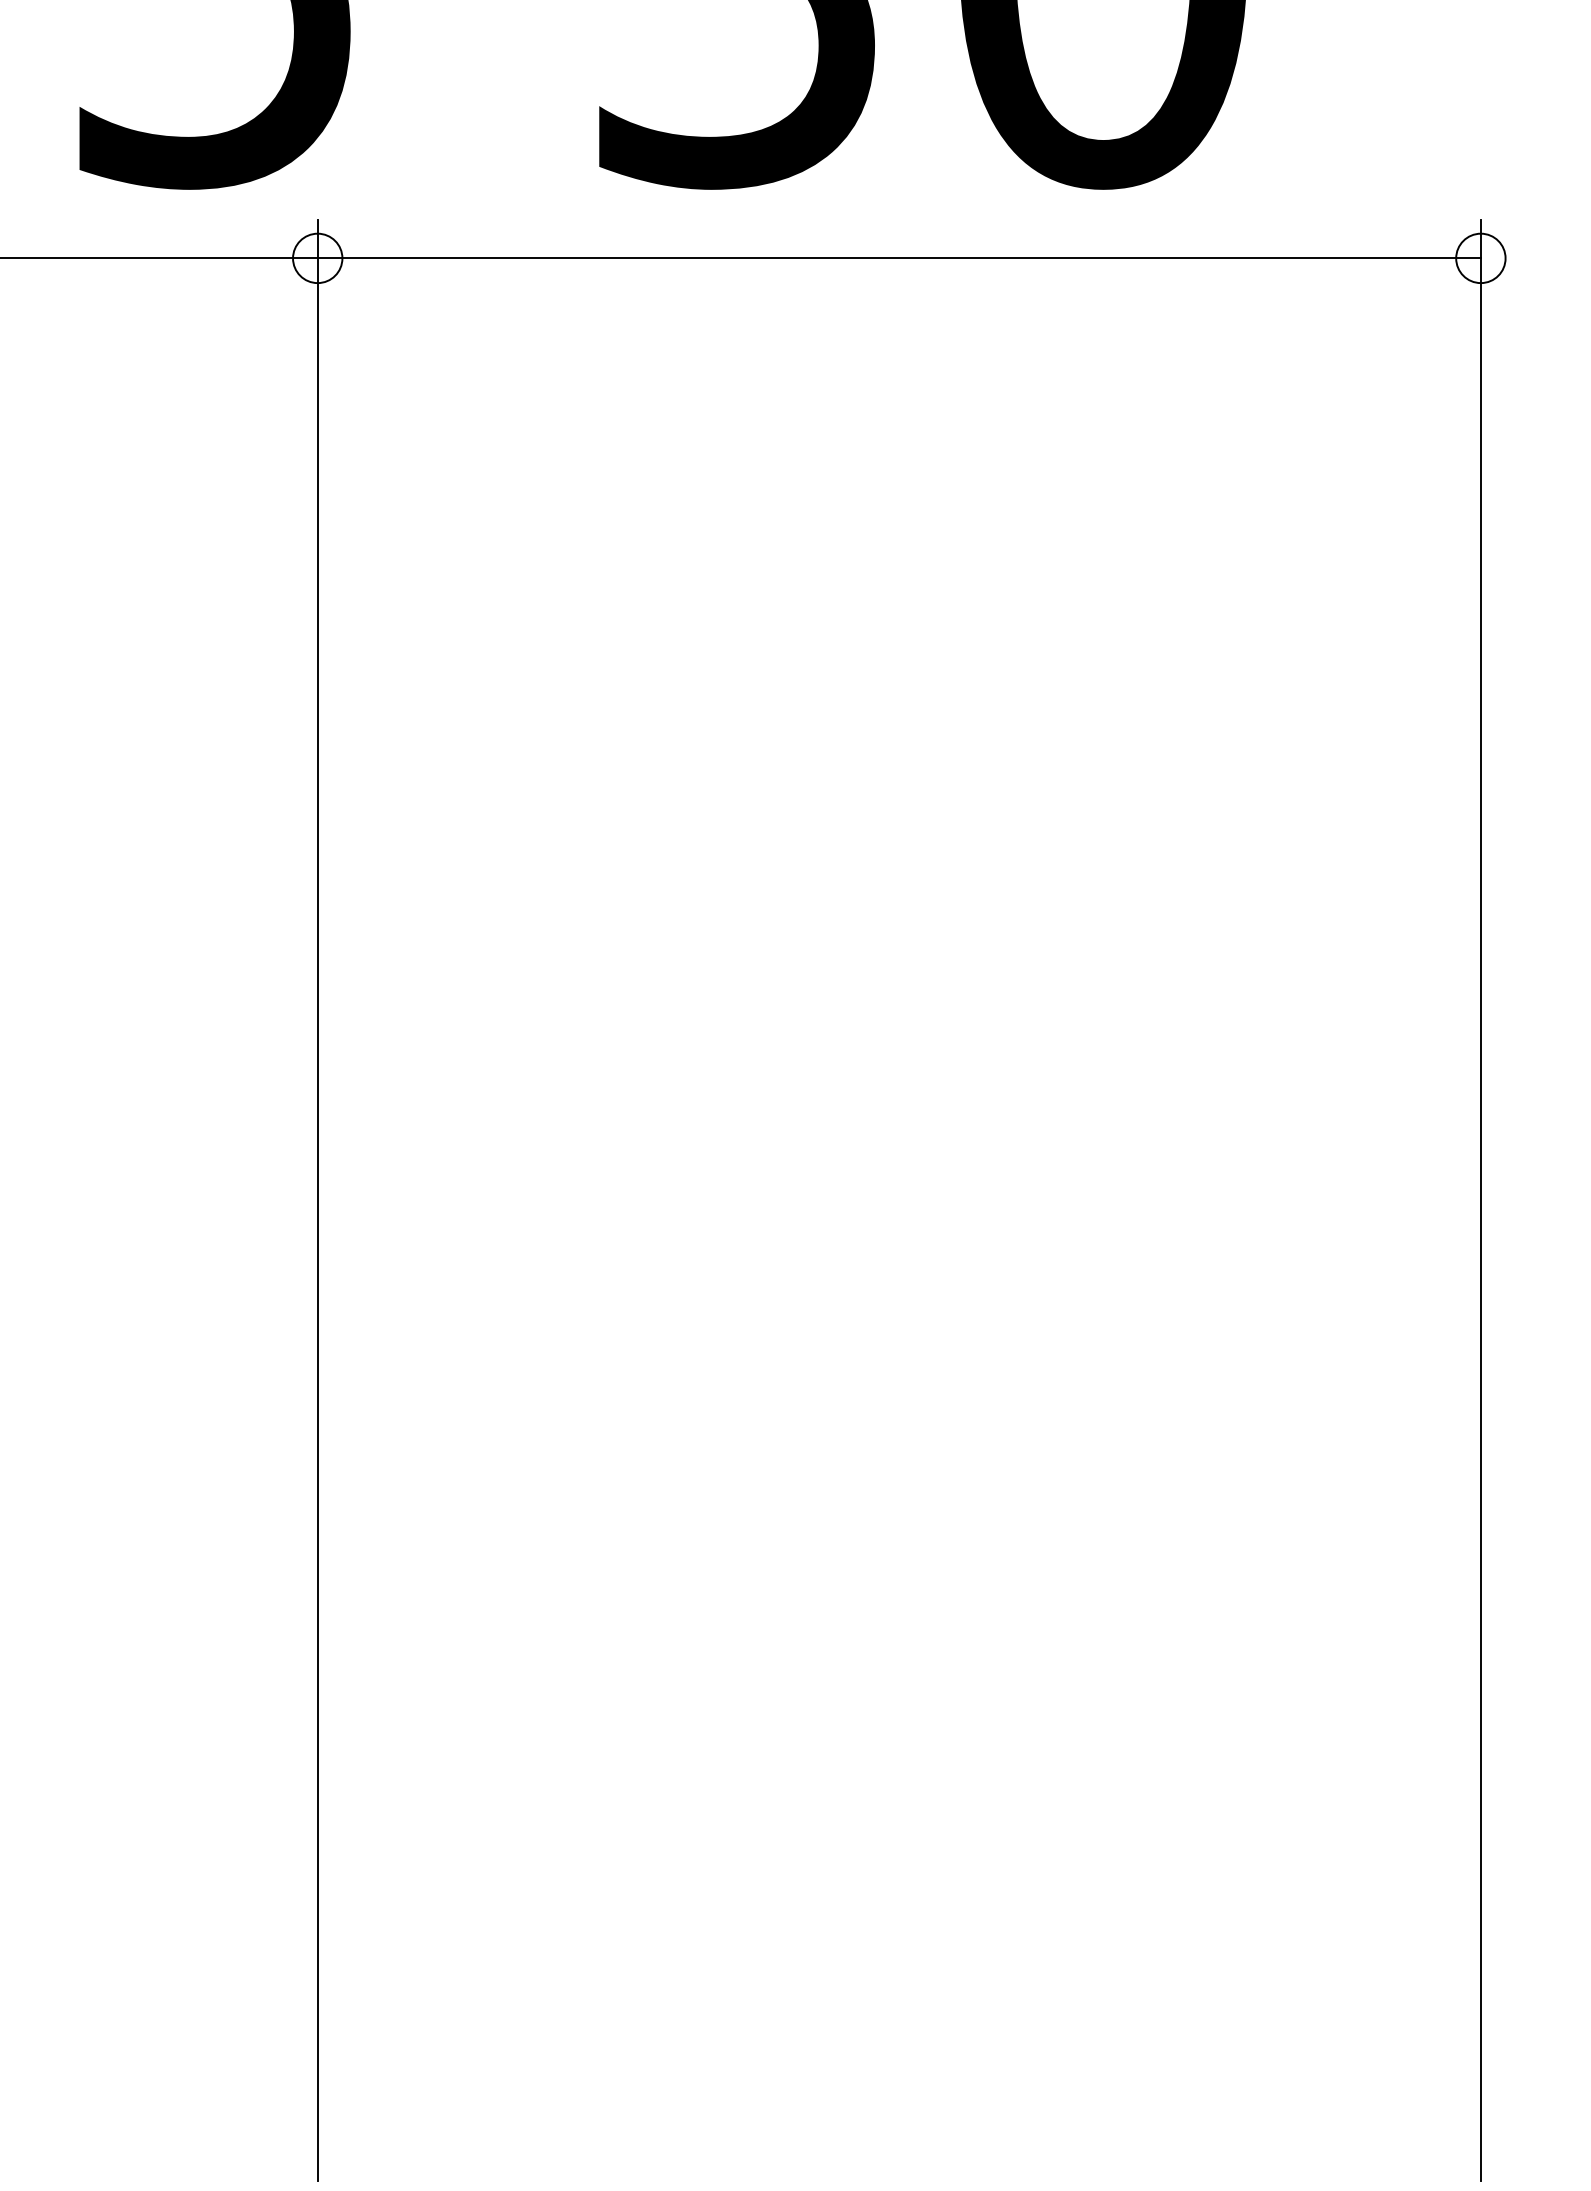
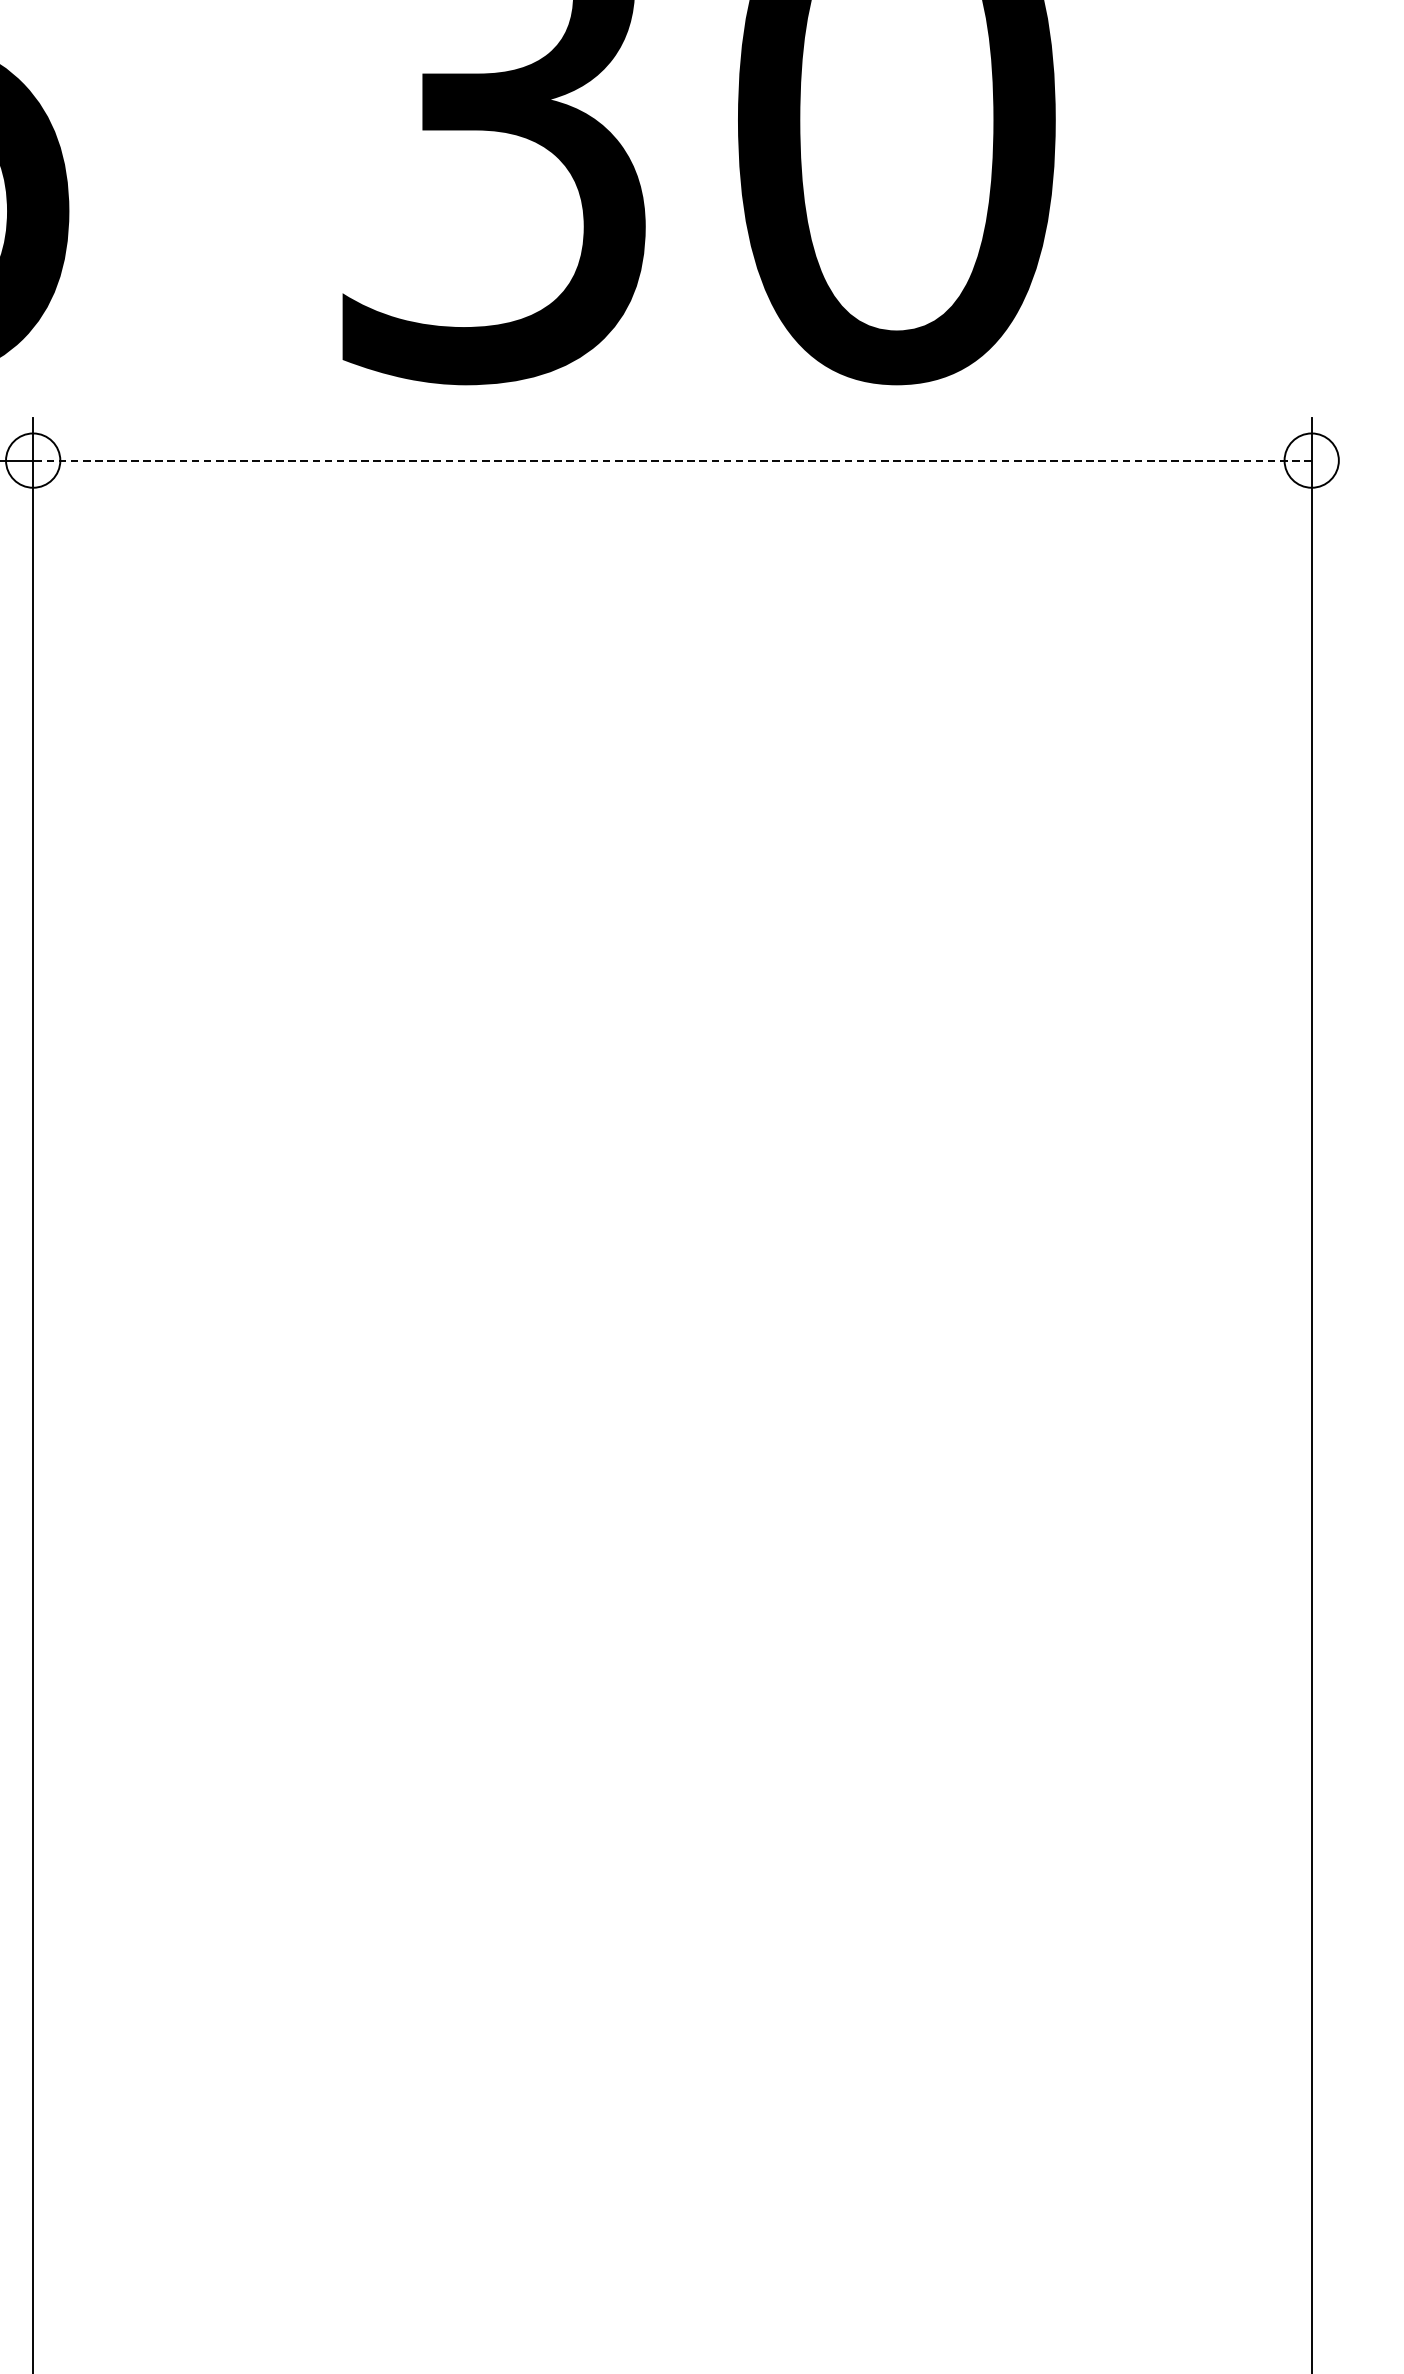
line: (899, 258) -> (672, 460), solid -> dashed

